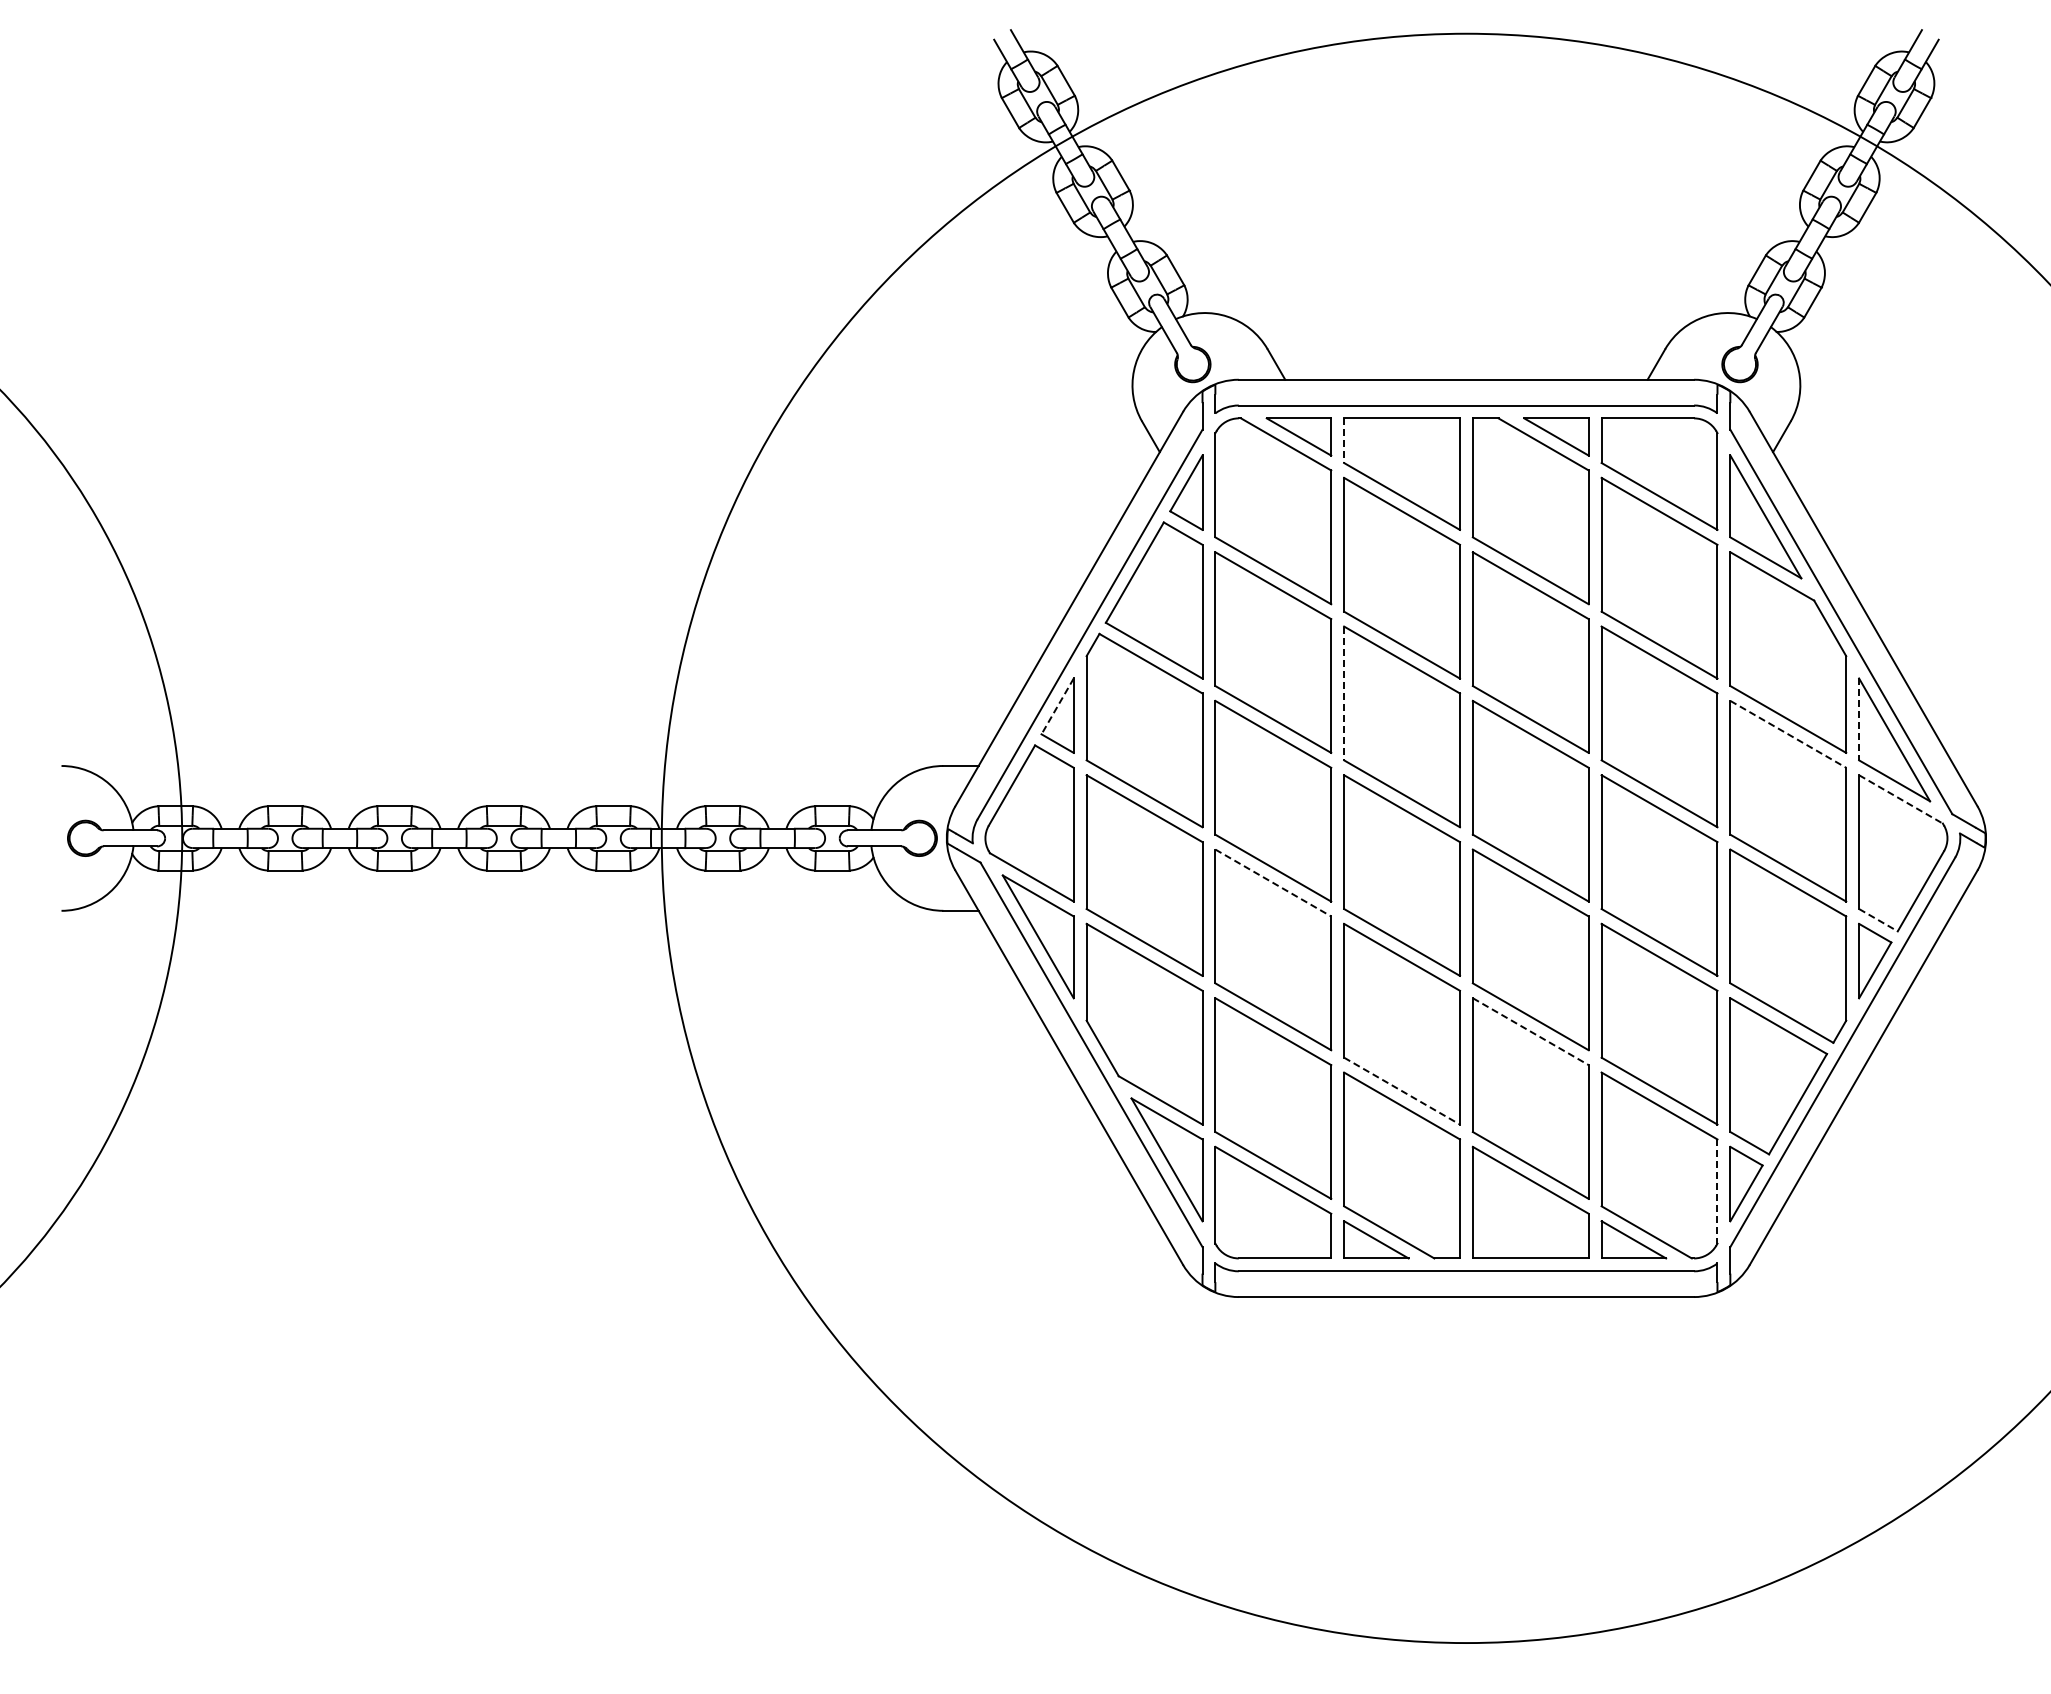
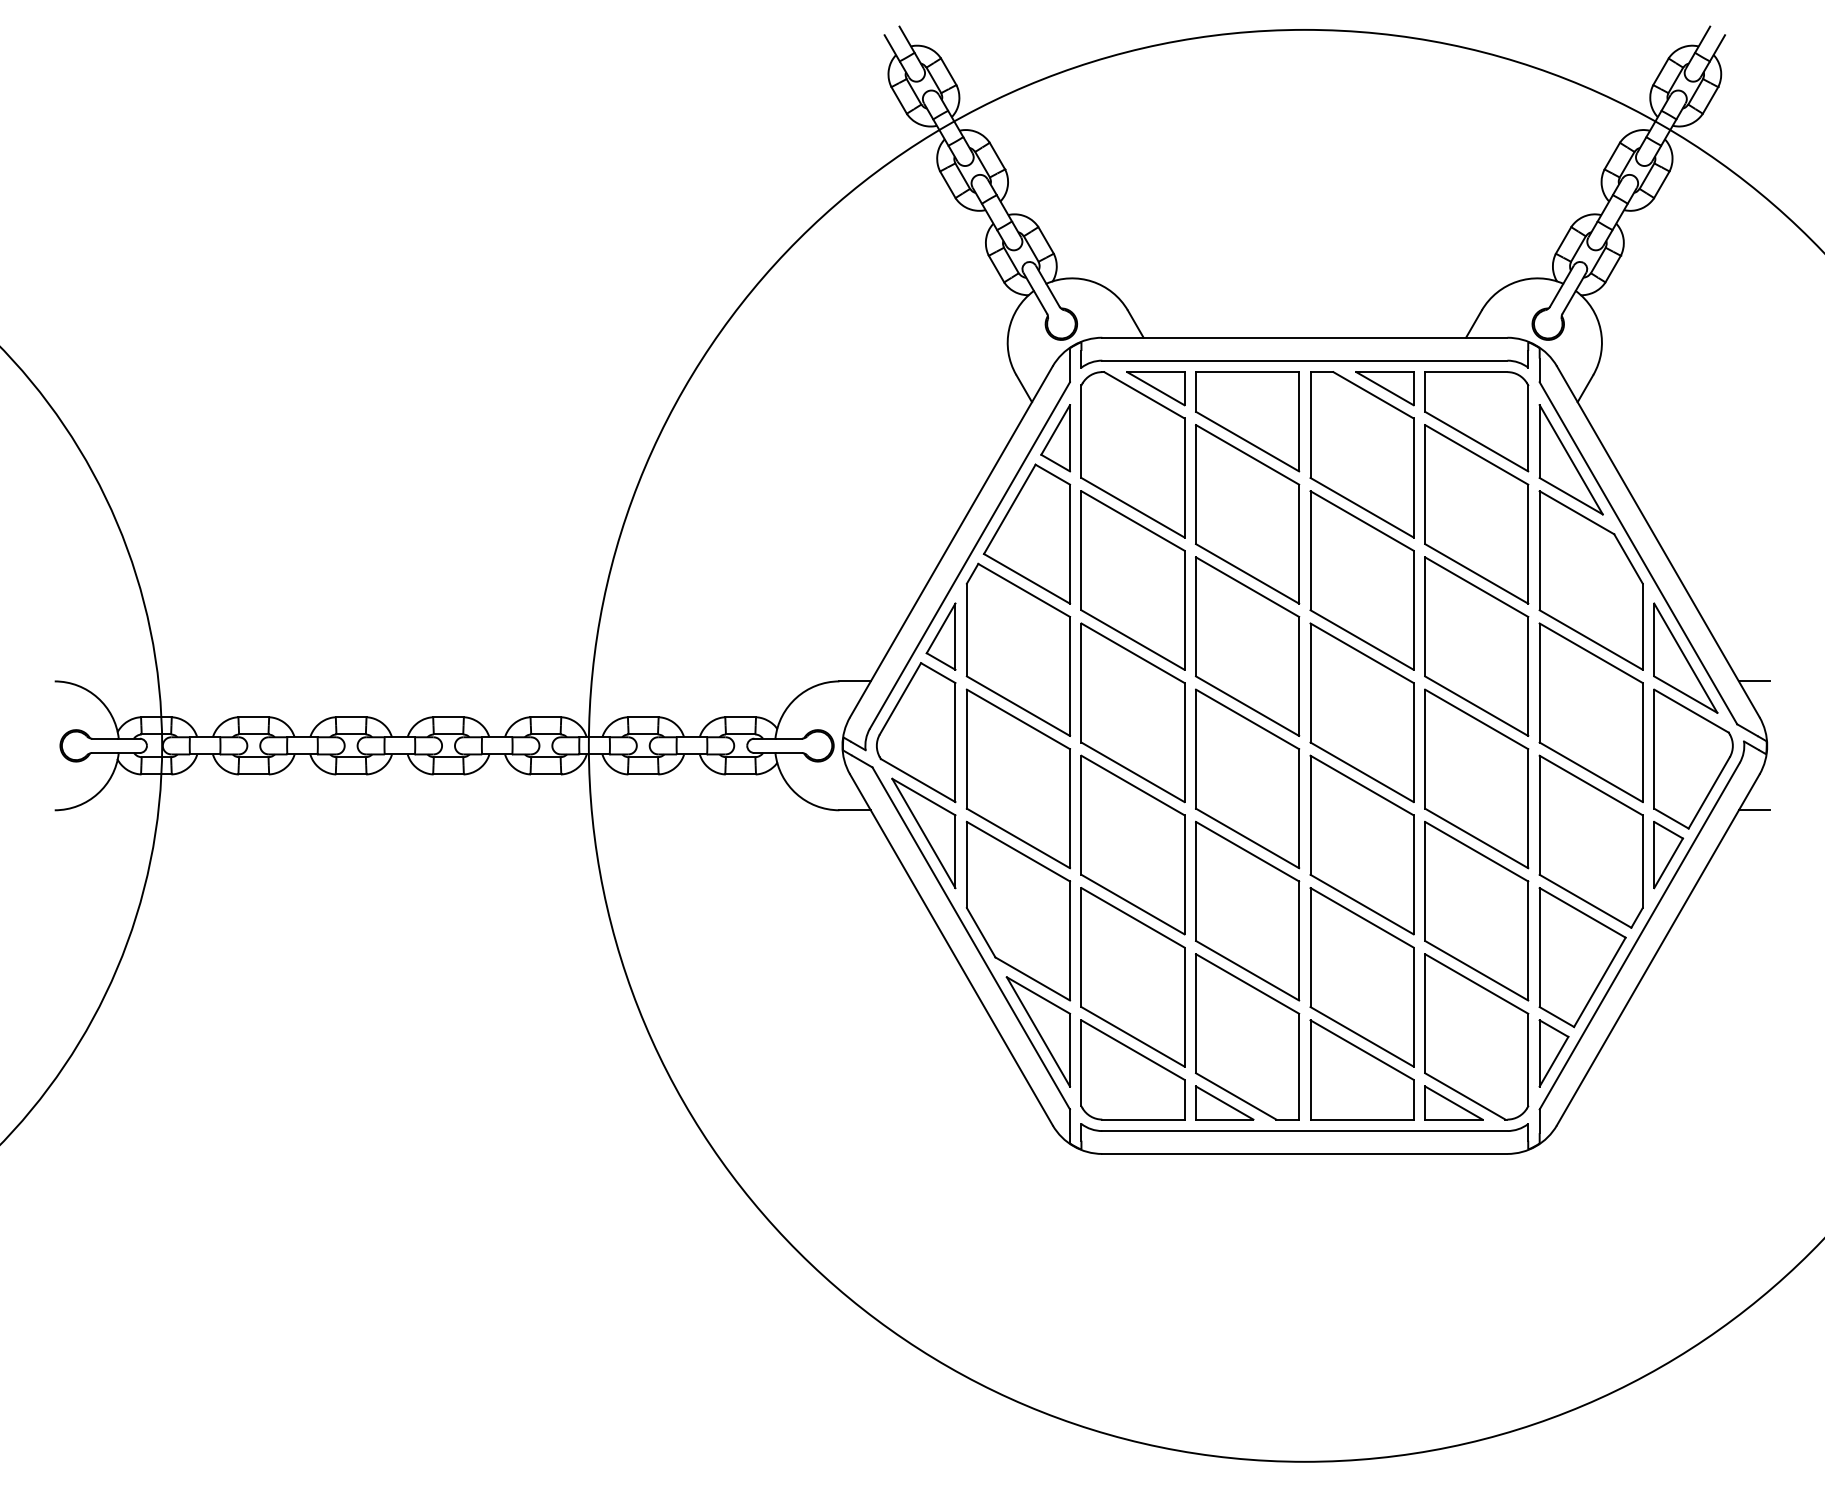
line: (1344, 441) -> (1196, 392), dashed -> solid
line: (1344, 693) -> (1196, 616), dashed -> solid
line: (1057, 706) -> (940, 628), dashed -> solid
line: (1859, 719) -> (1654, 640), dashed -> solid
line: (1788, 734) -> (1591, 653), dashed -> solid
line: (1971, 765) -> (1754, 680), added
line: (1901, 799) -> (1691, 711), dashed -> solid
line: (1273, 883) -> (1133, 785), dashed -> solid
line: (1971, 910) -> (1754, 810), added
line: (1878, 920) -> (1671, 818), dashed -> solid
line: (1530, 1031) -> (1361, 917), dashed -> solid
line: (1402, 1091) -> (1247, 971), dashed -> solid
line: (1717, 1192) -> (1528, 1060), dashed -> solid

